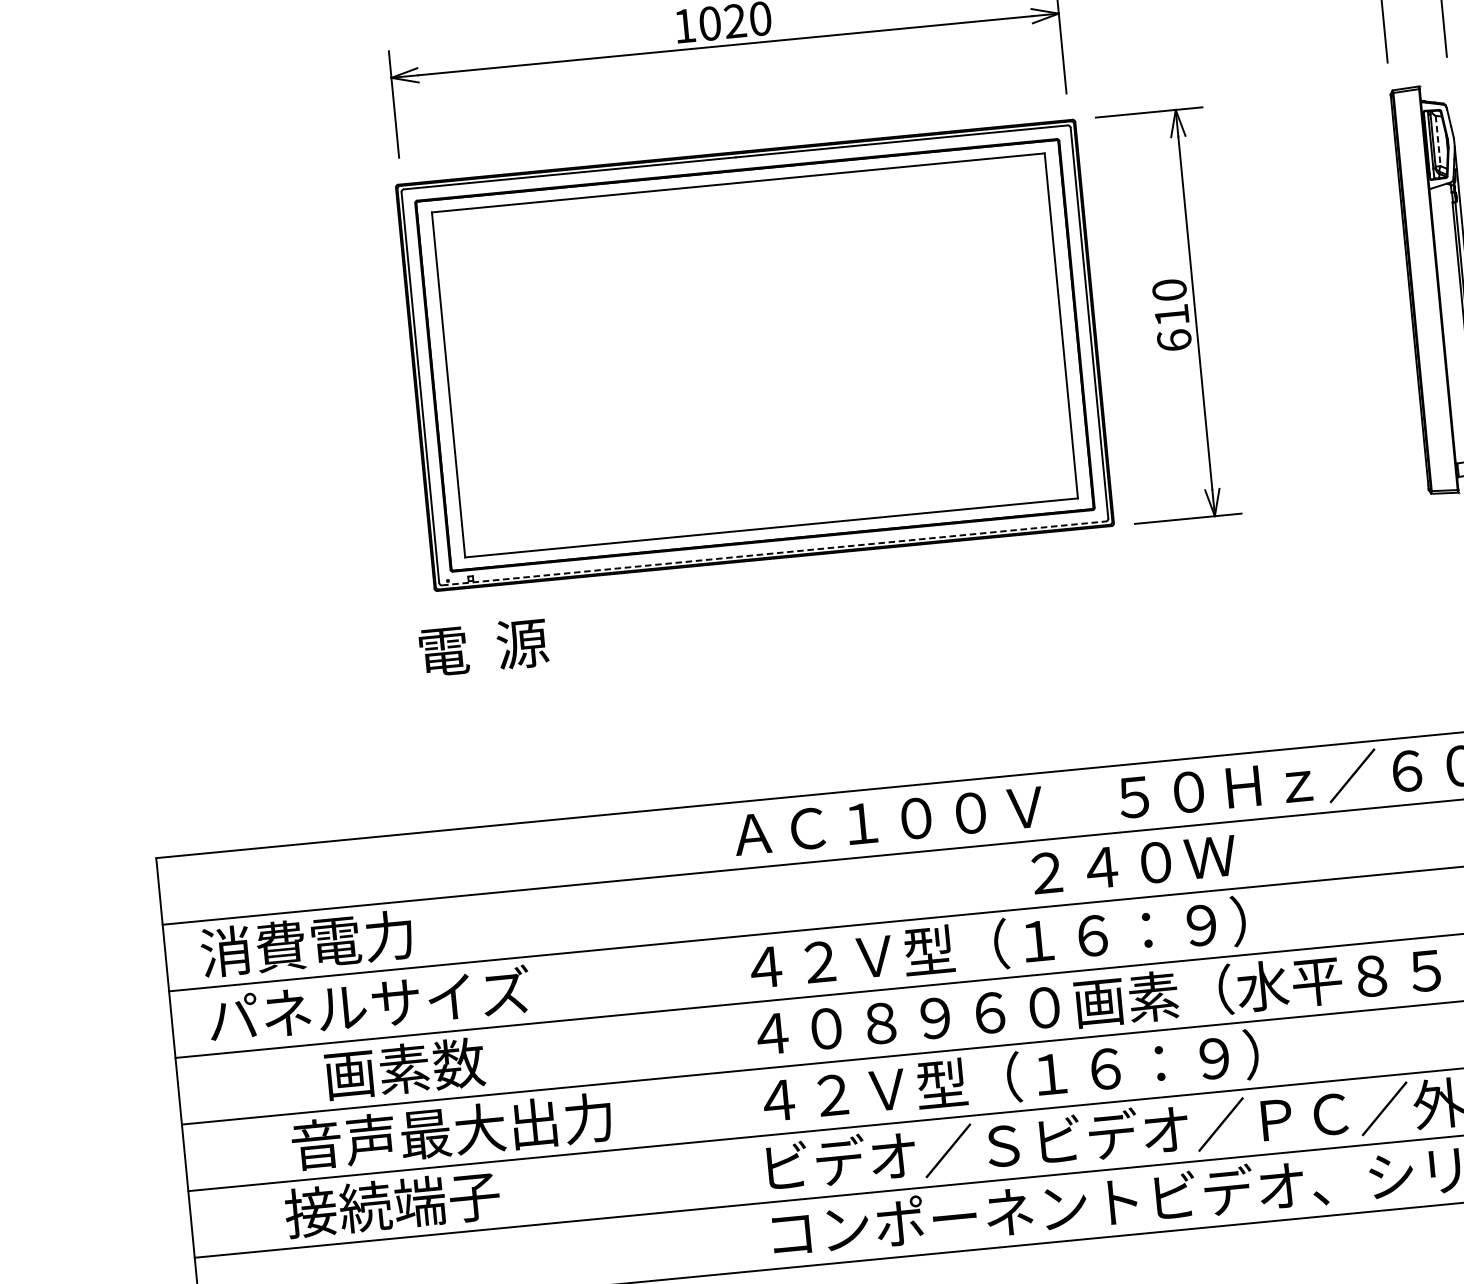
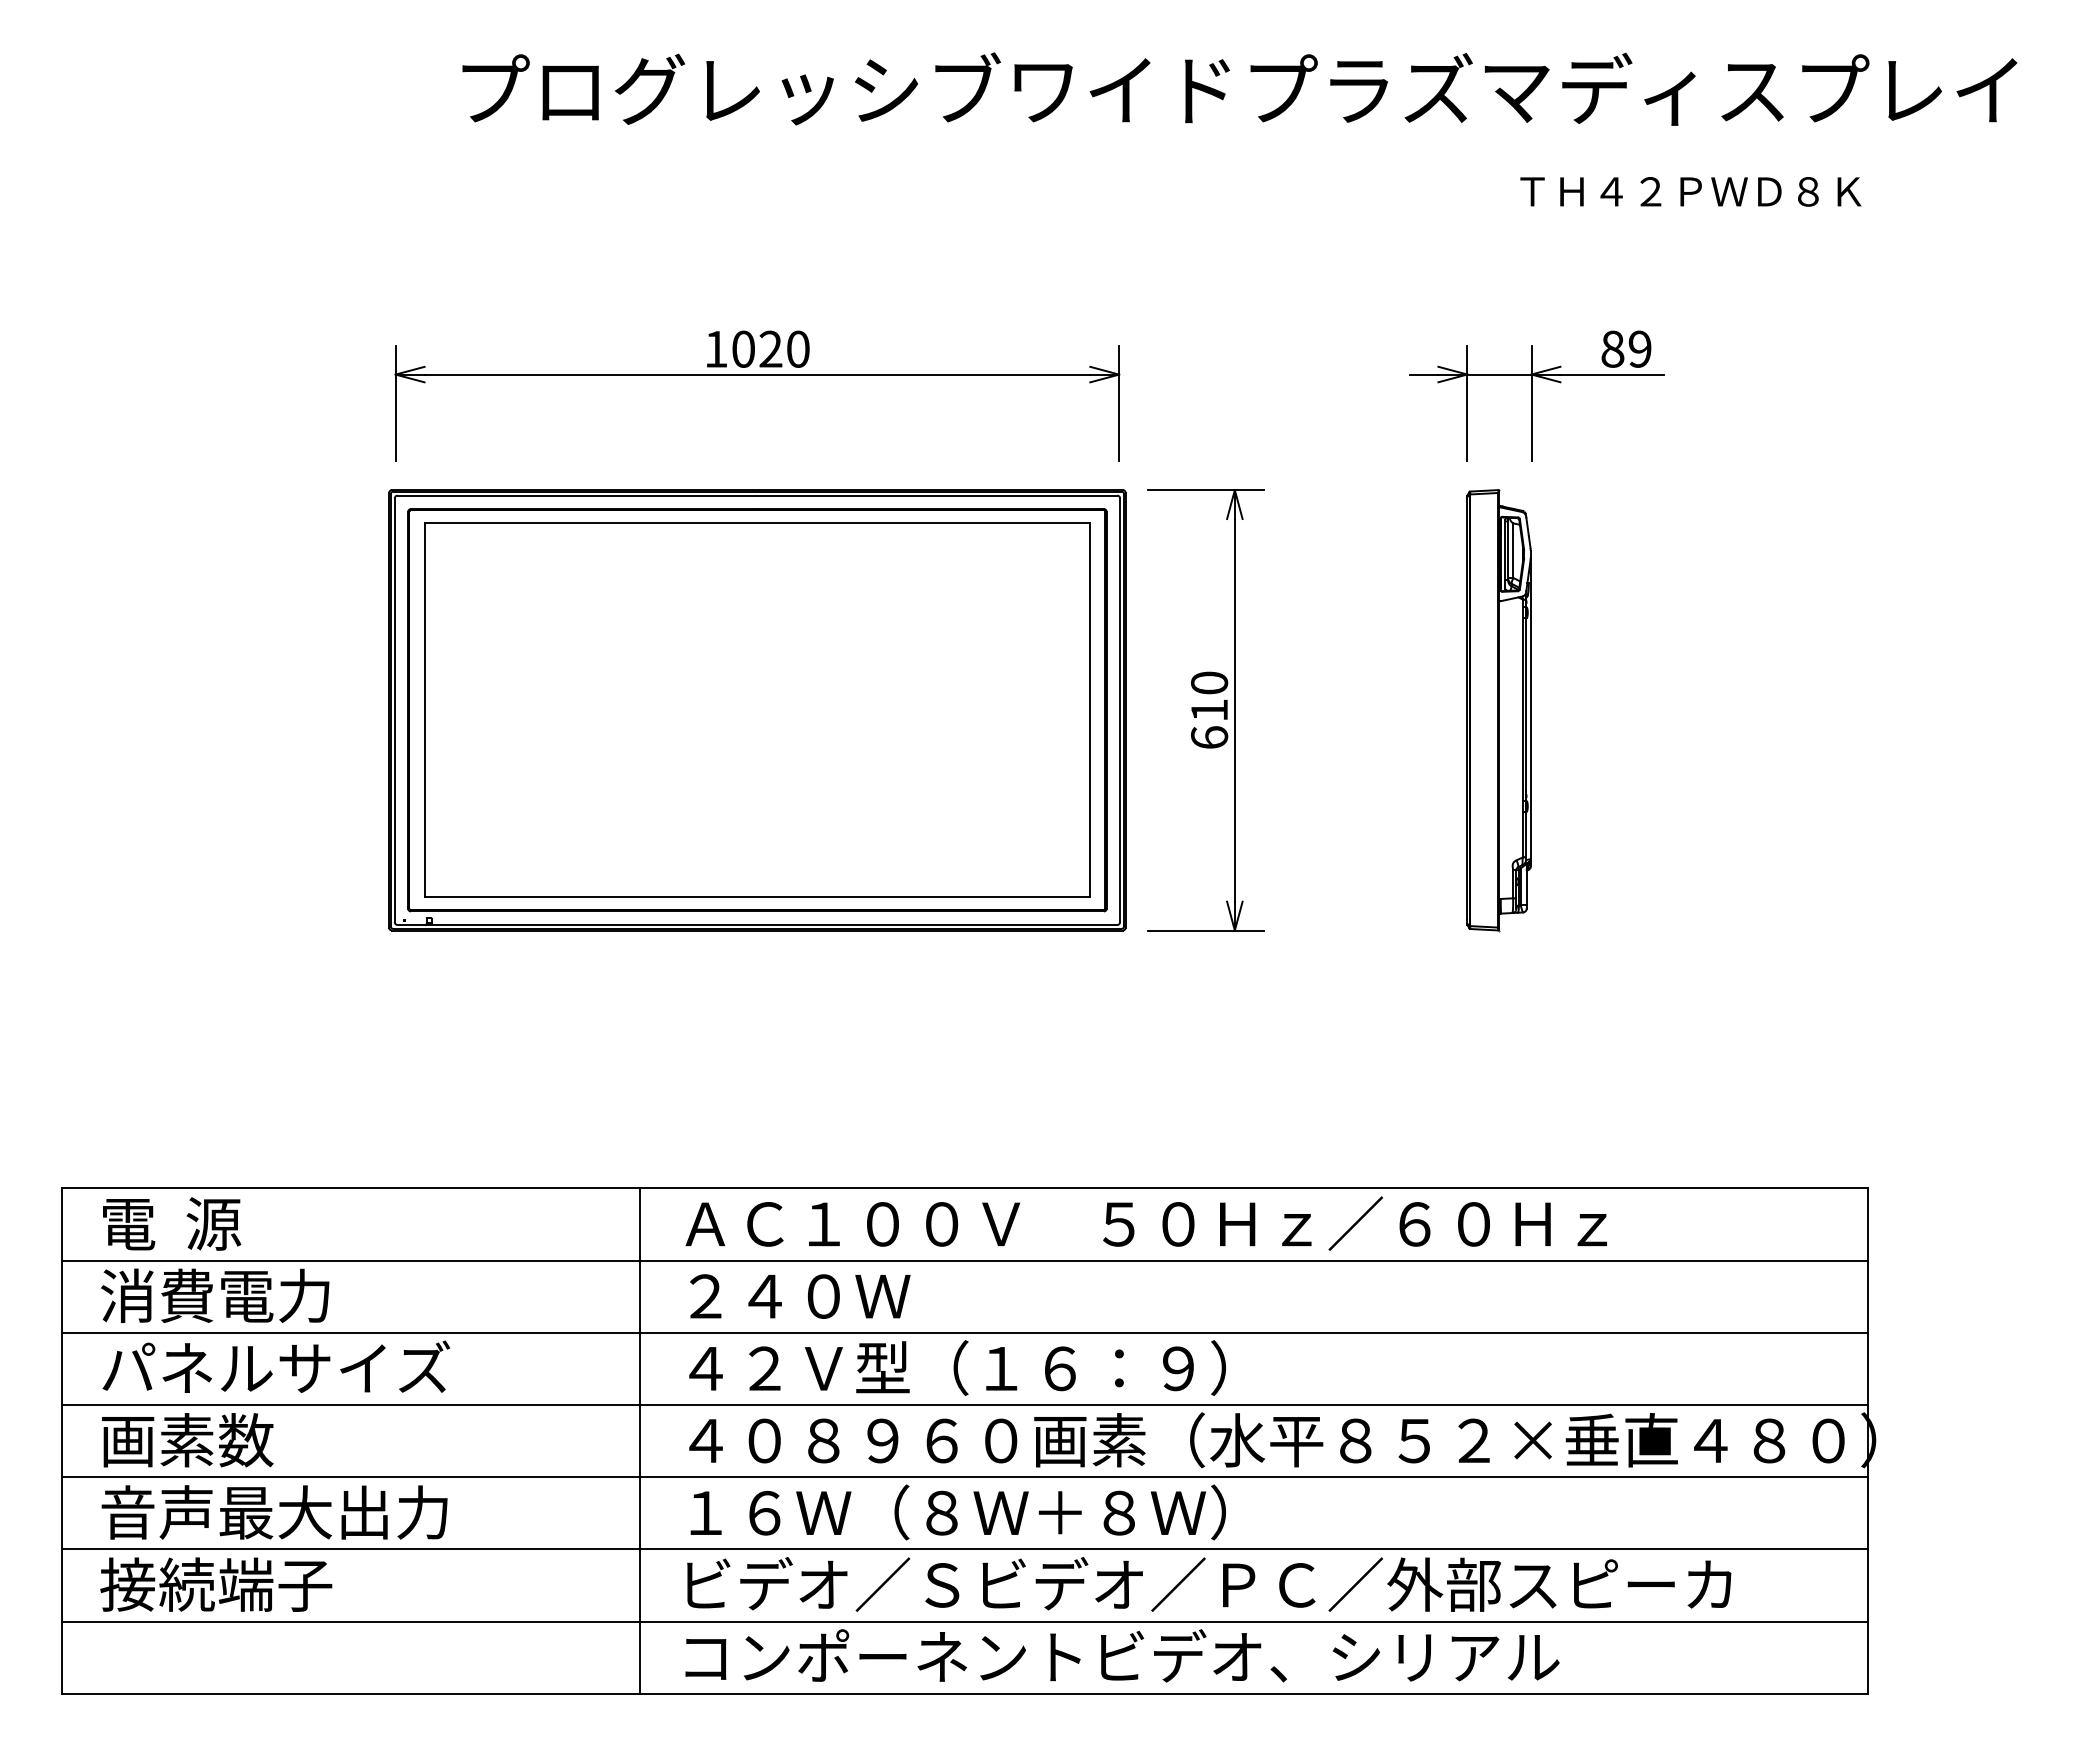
line: (1438, 141) -> (1513, 551), dashed -> solid
line: (774, 553) -> (757, 924), dashed -> solid
text: (484, 647) -> (172, 1223), moved
text: (1134, 864) -> (800, 1296), moved
line: (711, 1039) -> (640, 1440), added
text: (404, 1068) -> (187, 1440), moved
text: (1001, 1078) -> (947, 1512), ４２Ｖ型（１６：９） -> １６Ｗ（８Ｗ＋８Ｗ）
text: (451, 1131) -> (274, 1512), moved
text: (392, 1204) -> (216, 1584), moved

